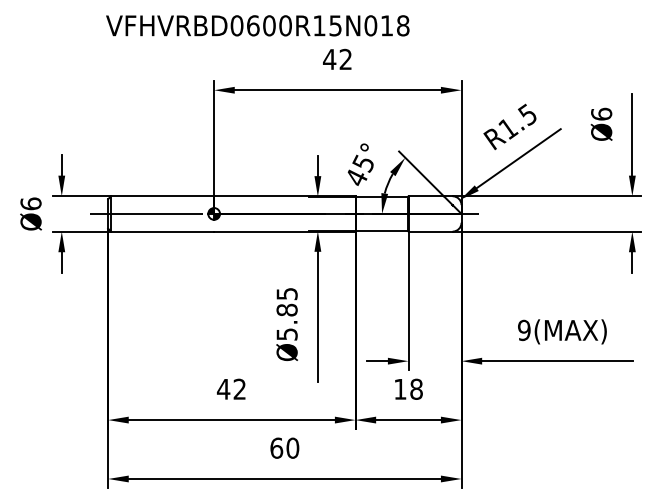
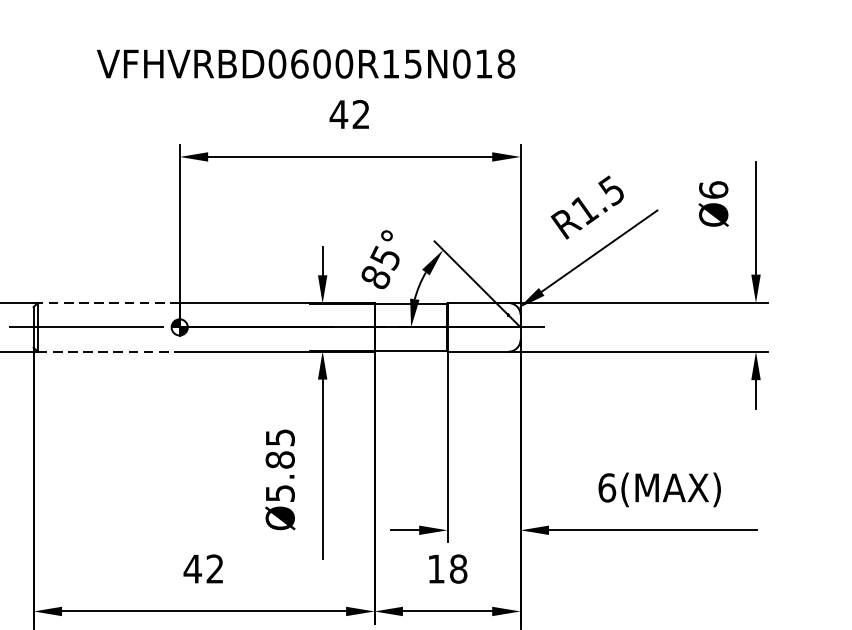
text: (257, 25) -> (305, 63), moved
text: (356, 177) -> (375, 277), 45° -> 85°
line: (162, 196) -> (108, 303), solid -> dashed
line: (162, 231) -> (108, 351), solid -> dashed
text: (524, 330) -> (607, 488), 9(MAX) -> 6(MAX)

